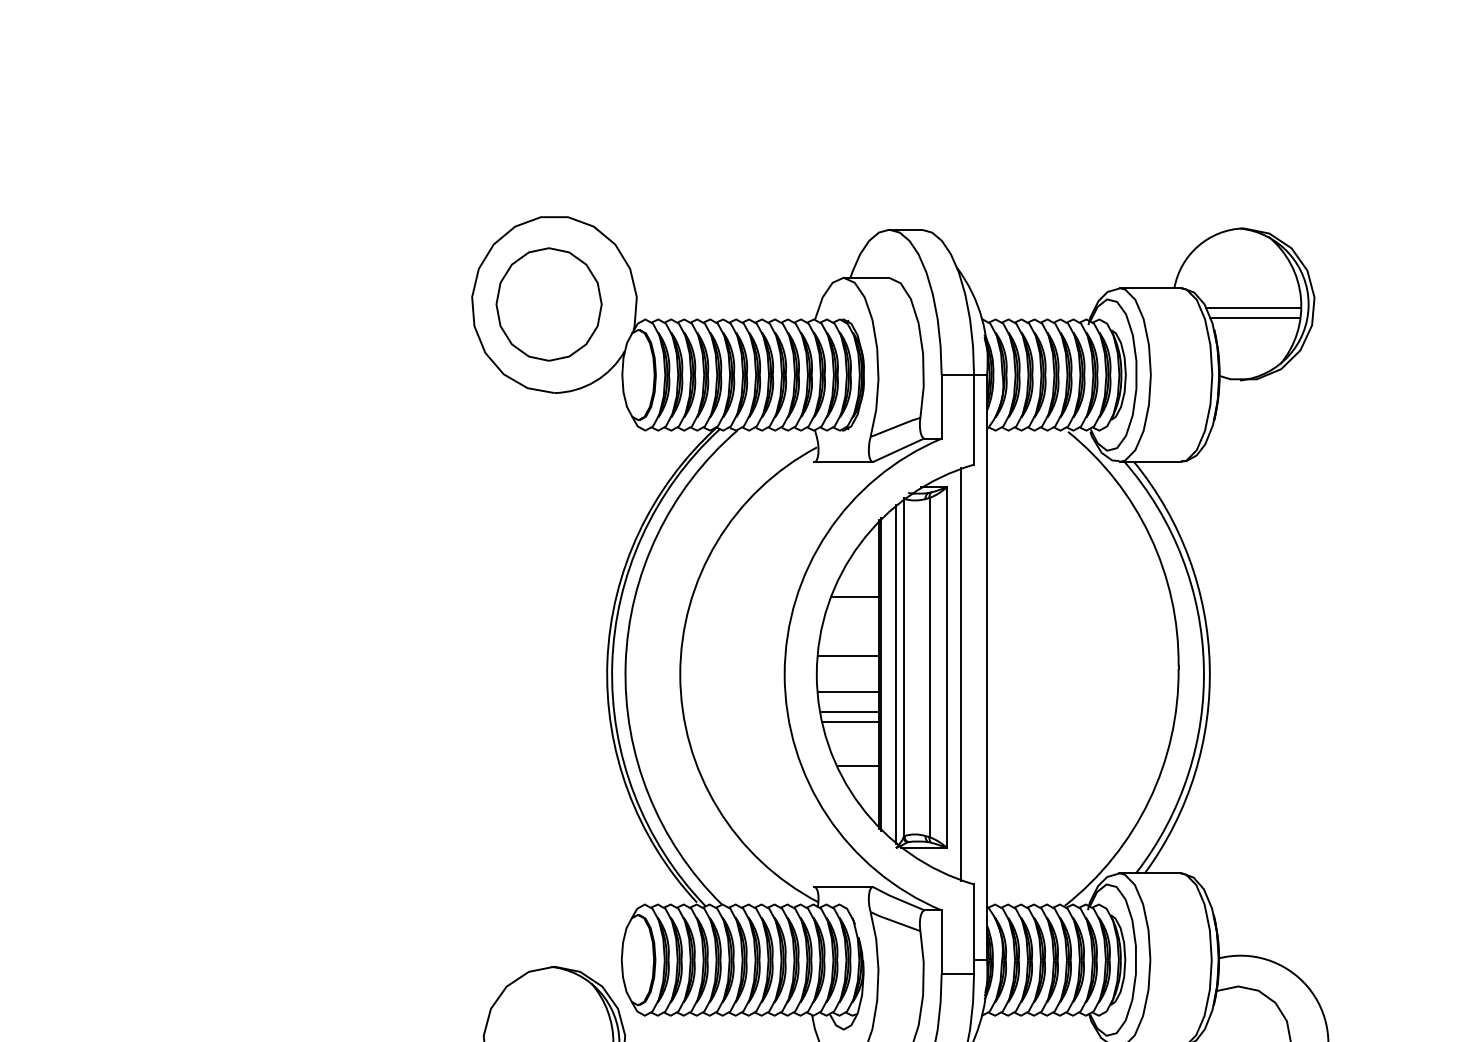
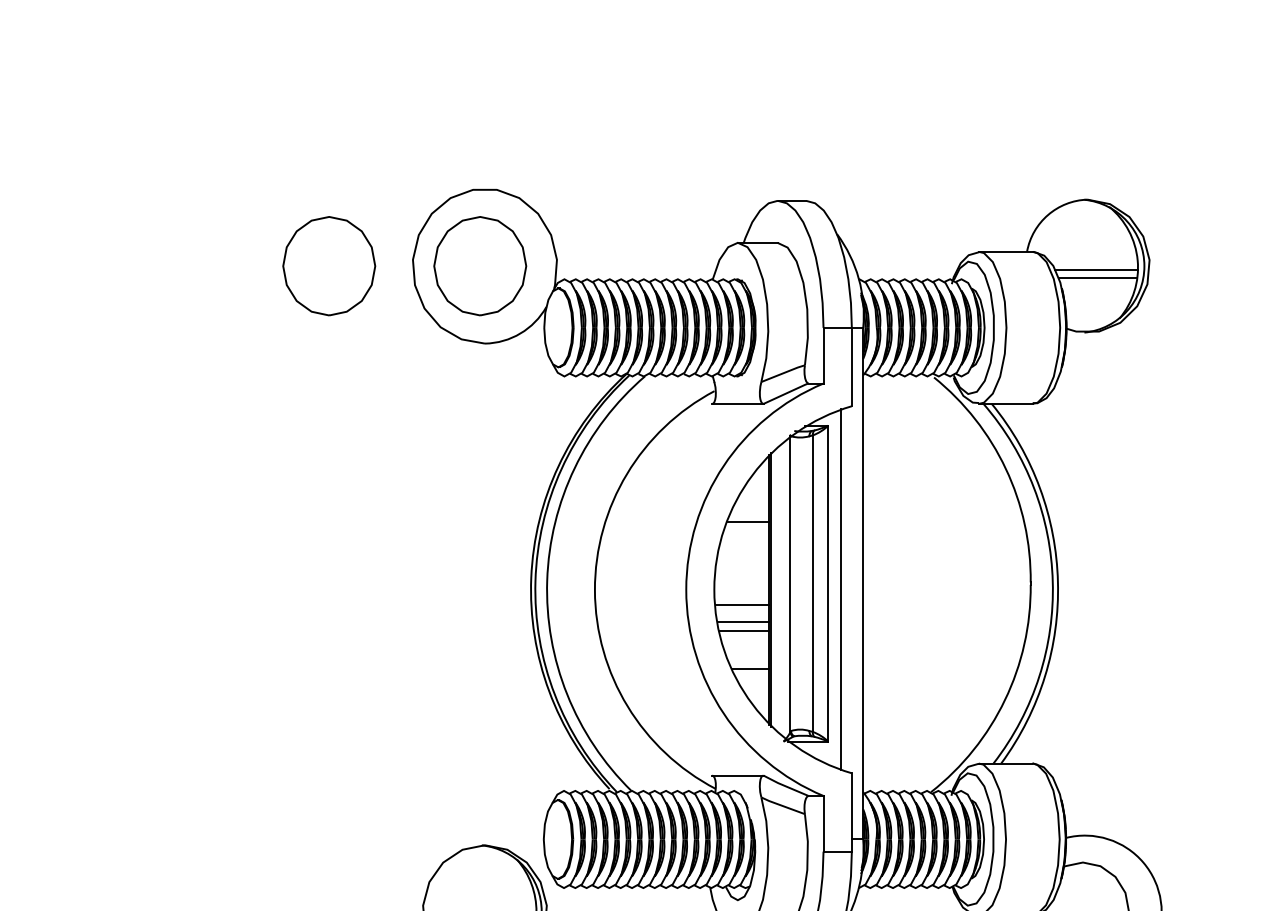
part: (376, 304) -> (329, 266), added
line: (849, 655) -> (742, 573), removed
line: (895, 674) -> (783, 589), removed

